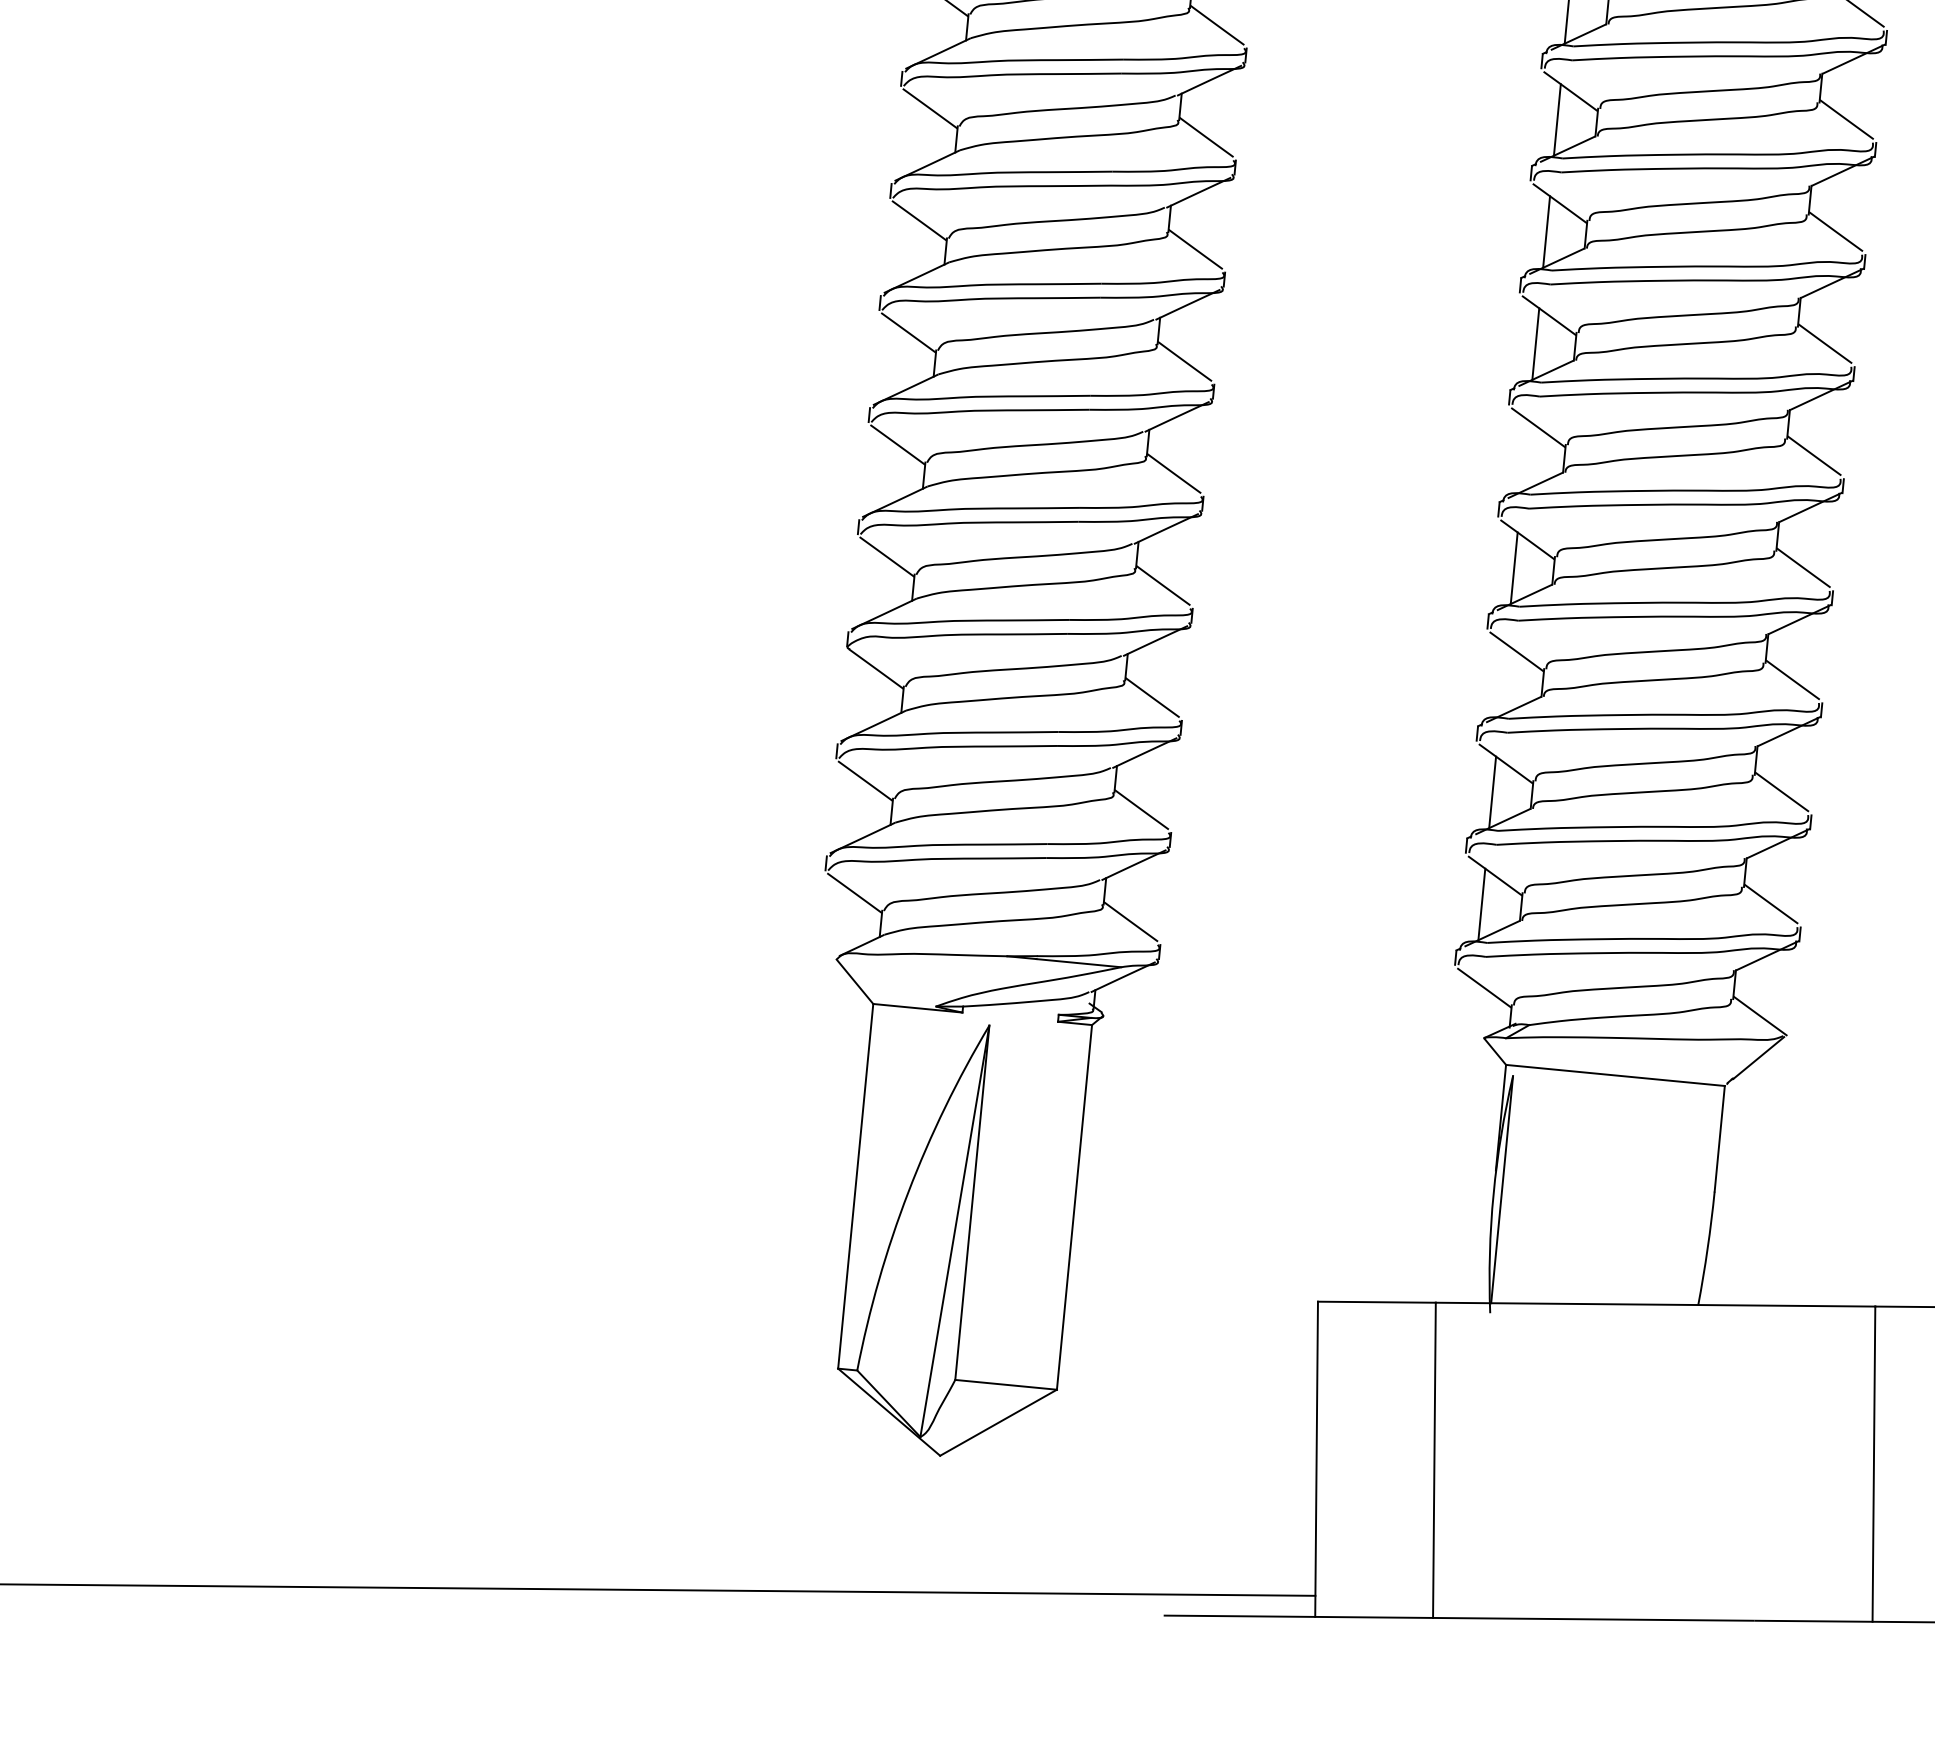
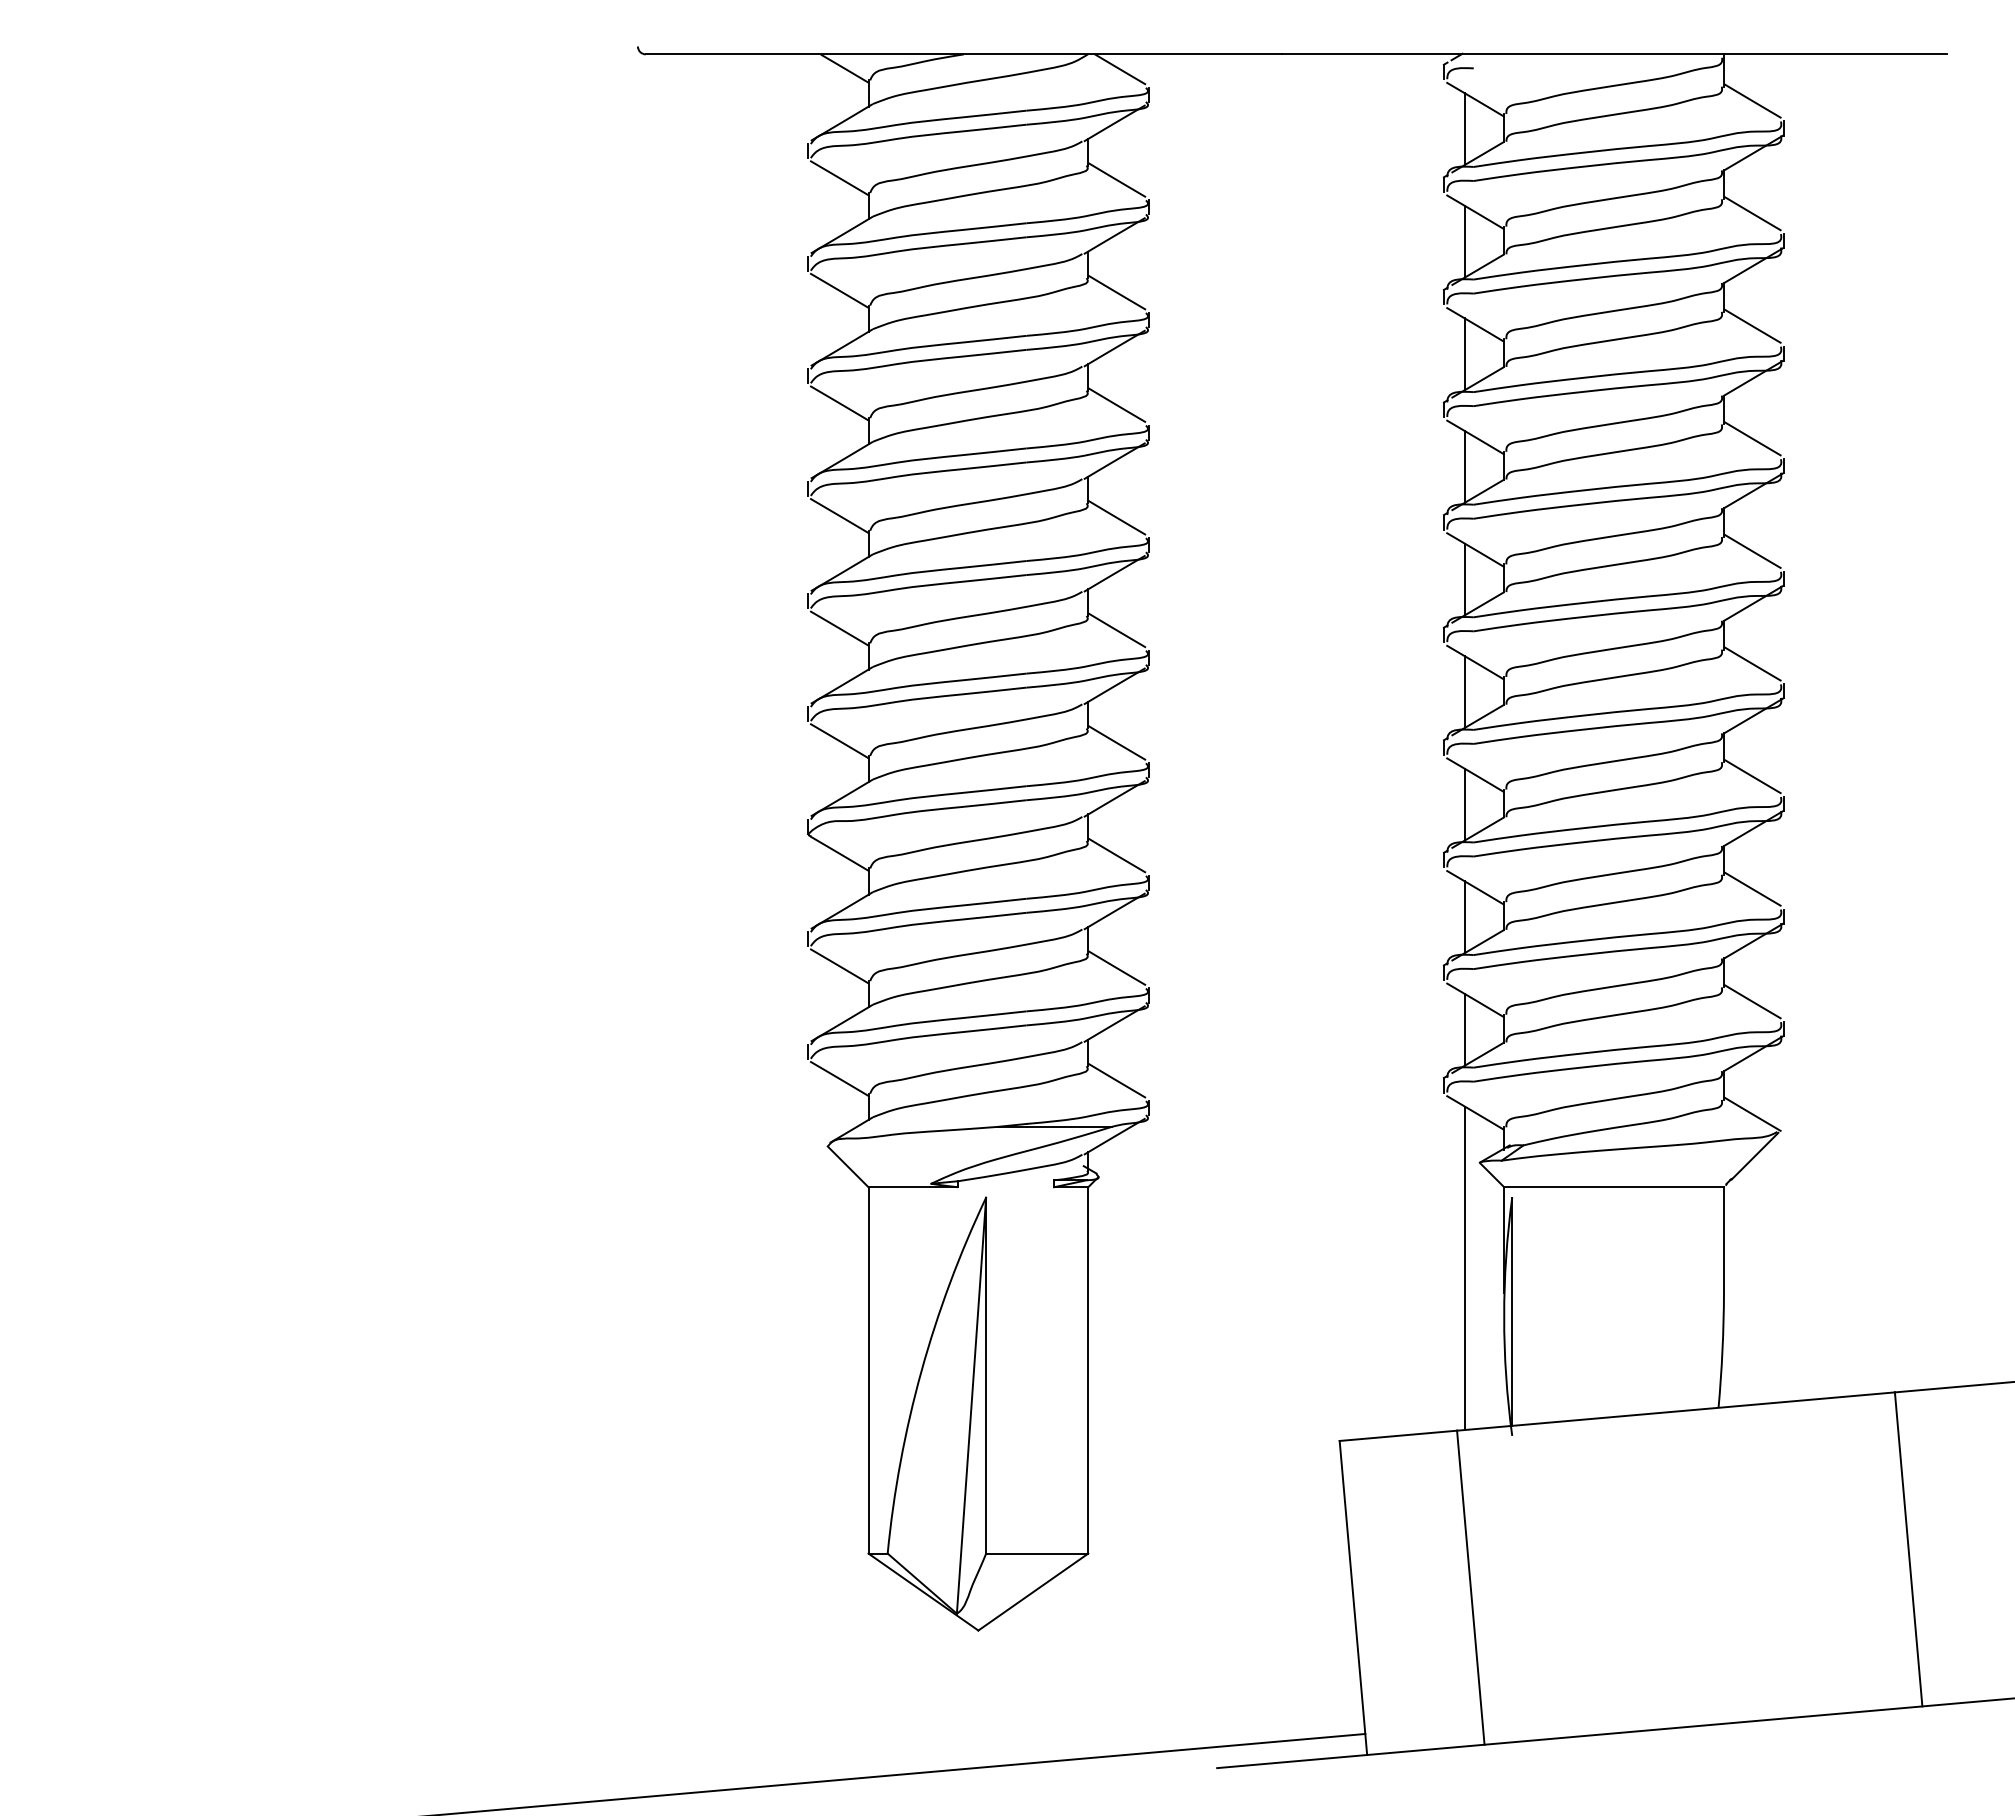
line: (1524, 456) -> (1464, 579), added
line: (1503, 680) -> (1464, 804), added
line: (1458, 1141) -> (1464, 1268), added

